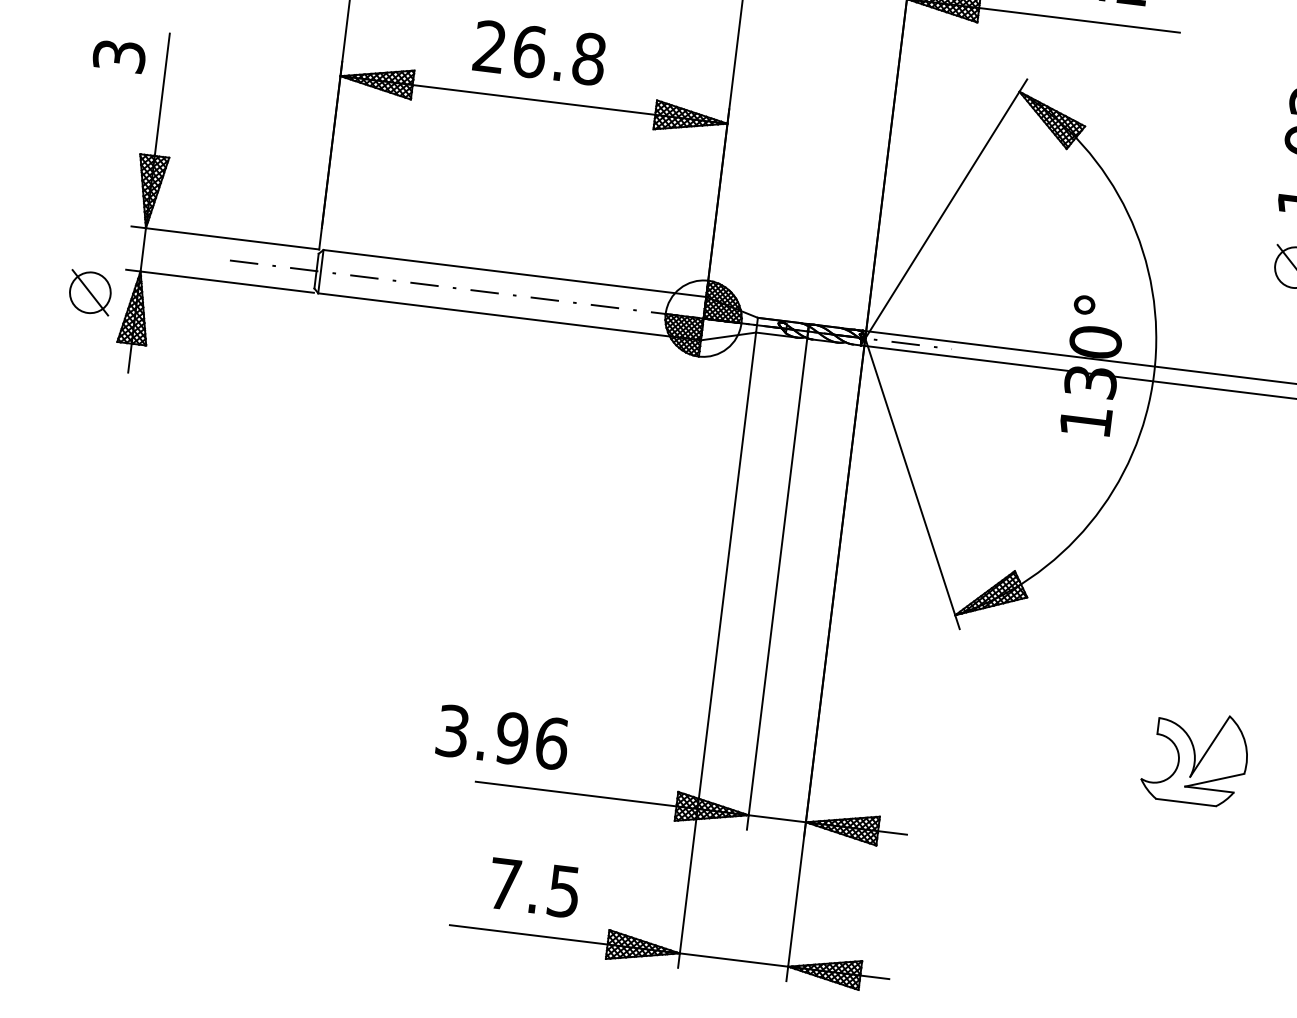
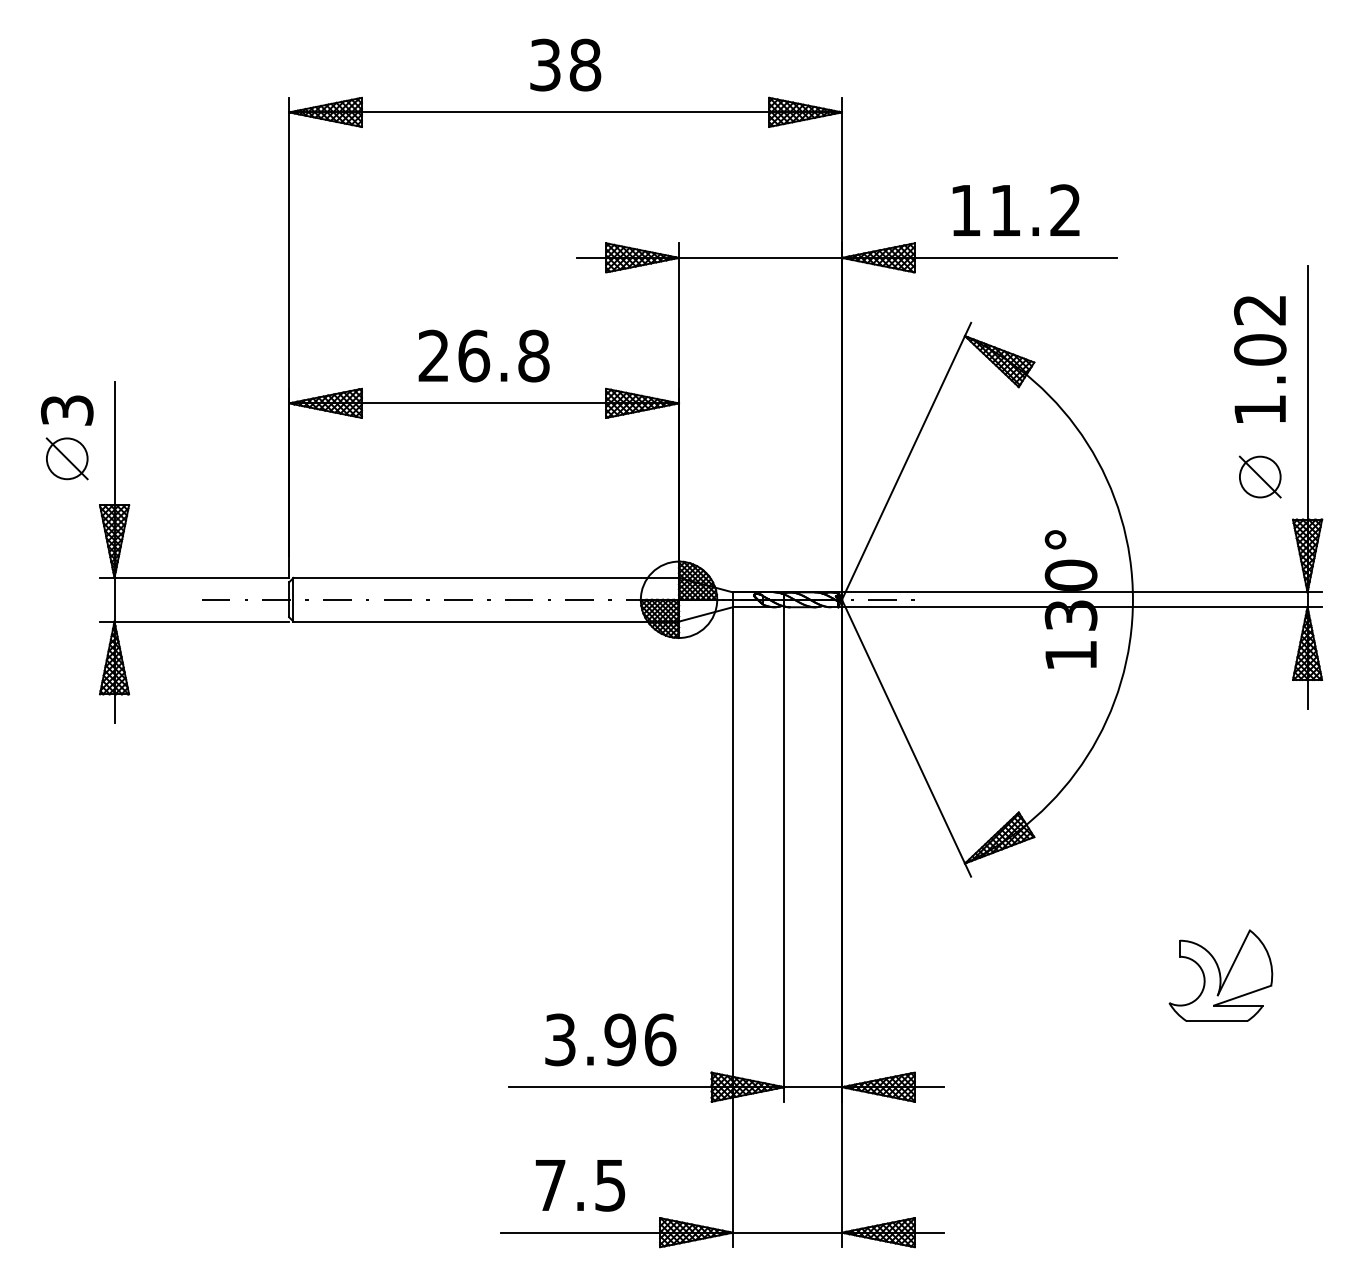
part: (89, 292) -> (66, 458), moved
text: (502, 736) -> (610, 1039), moved

